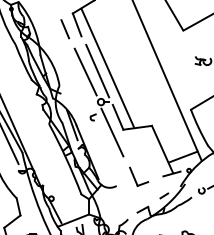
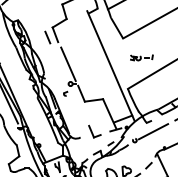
line: (107, 66) -> (74, 61), removed
line: (85, 71) -> (60, 64), removed
line: (111, 132) -> (77, 103), removed

